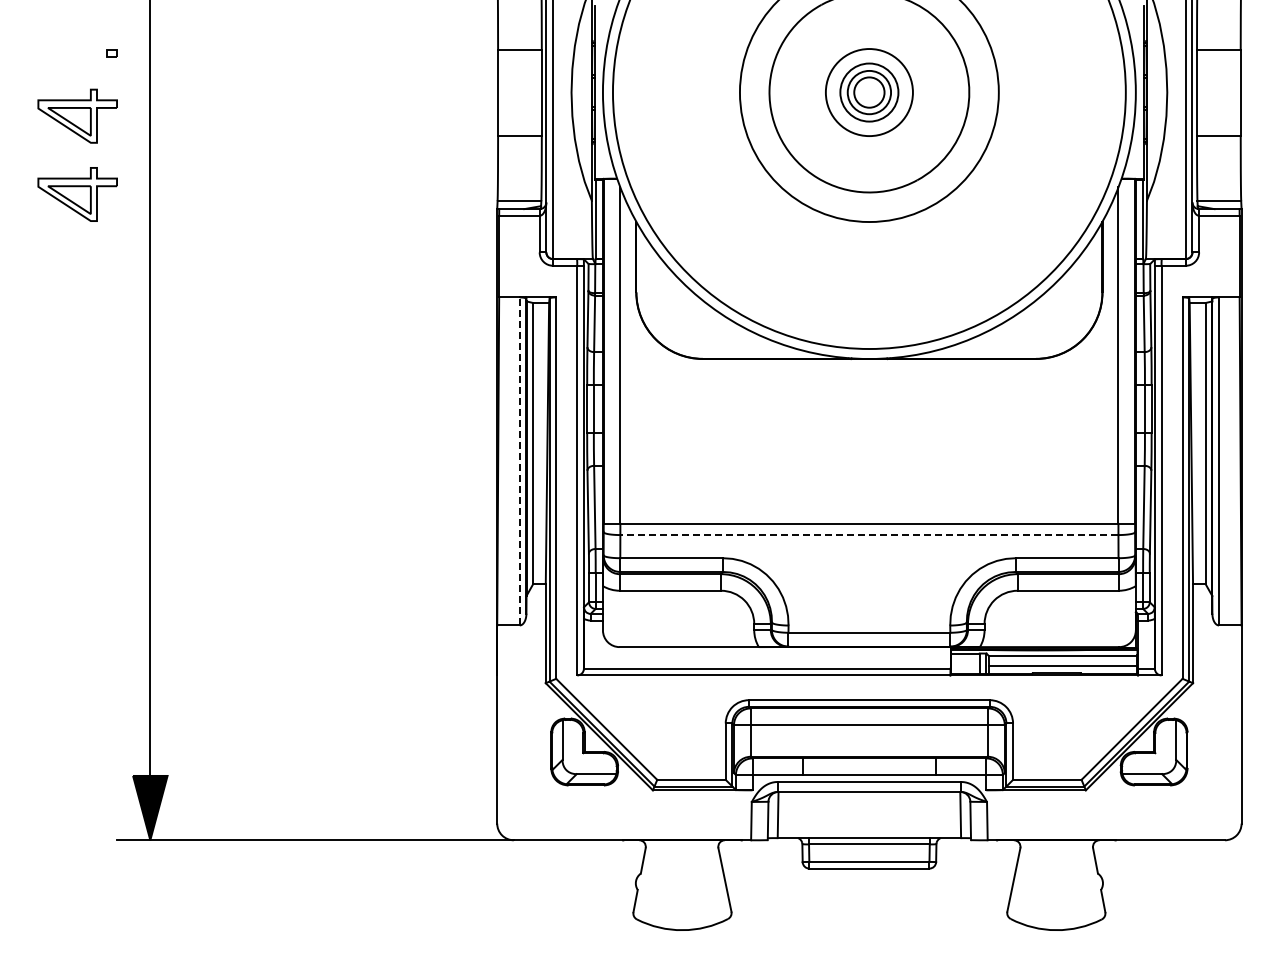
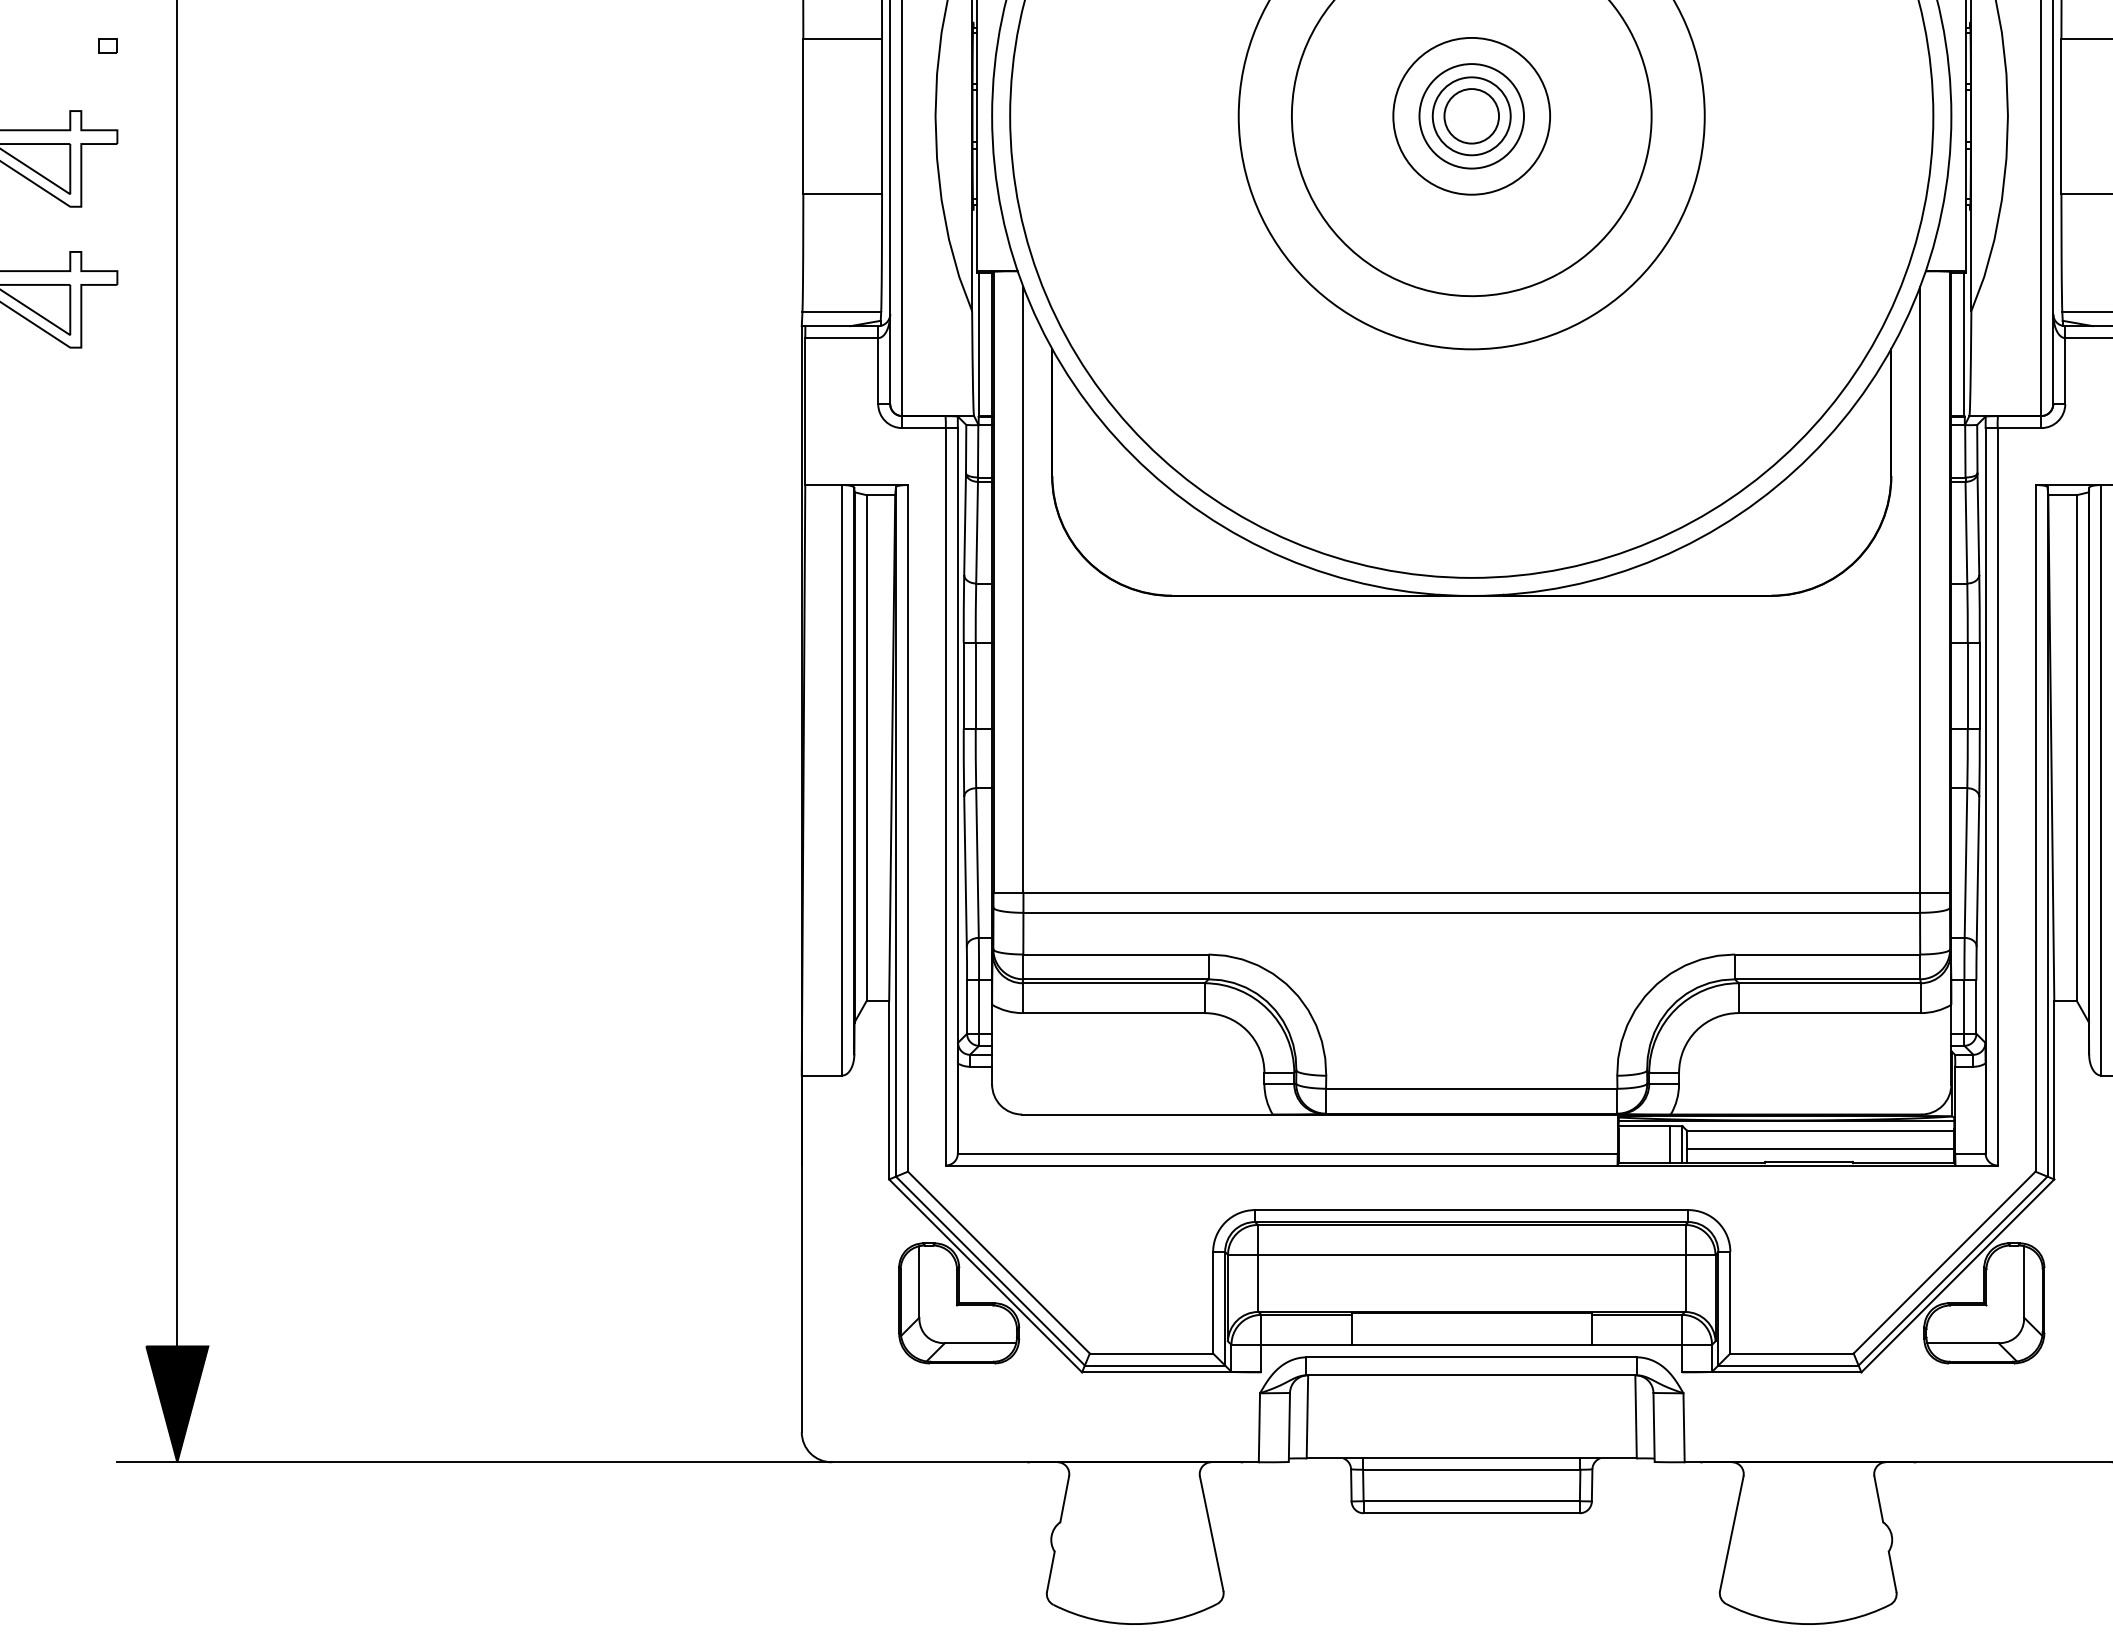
line: (519, 460) -> (841, 778), dashed -> solid
line: (868, 535) -> (1470, 913), dashed -> solid

